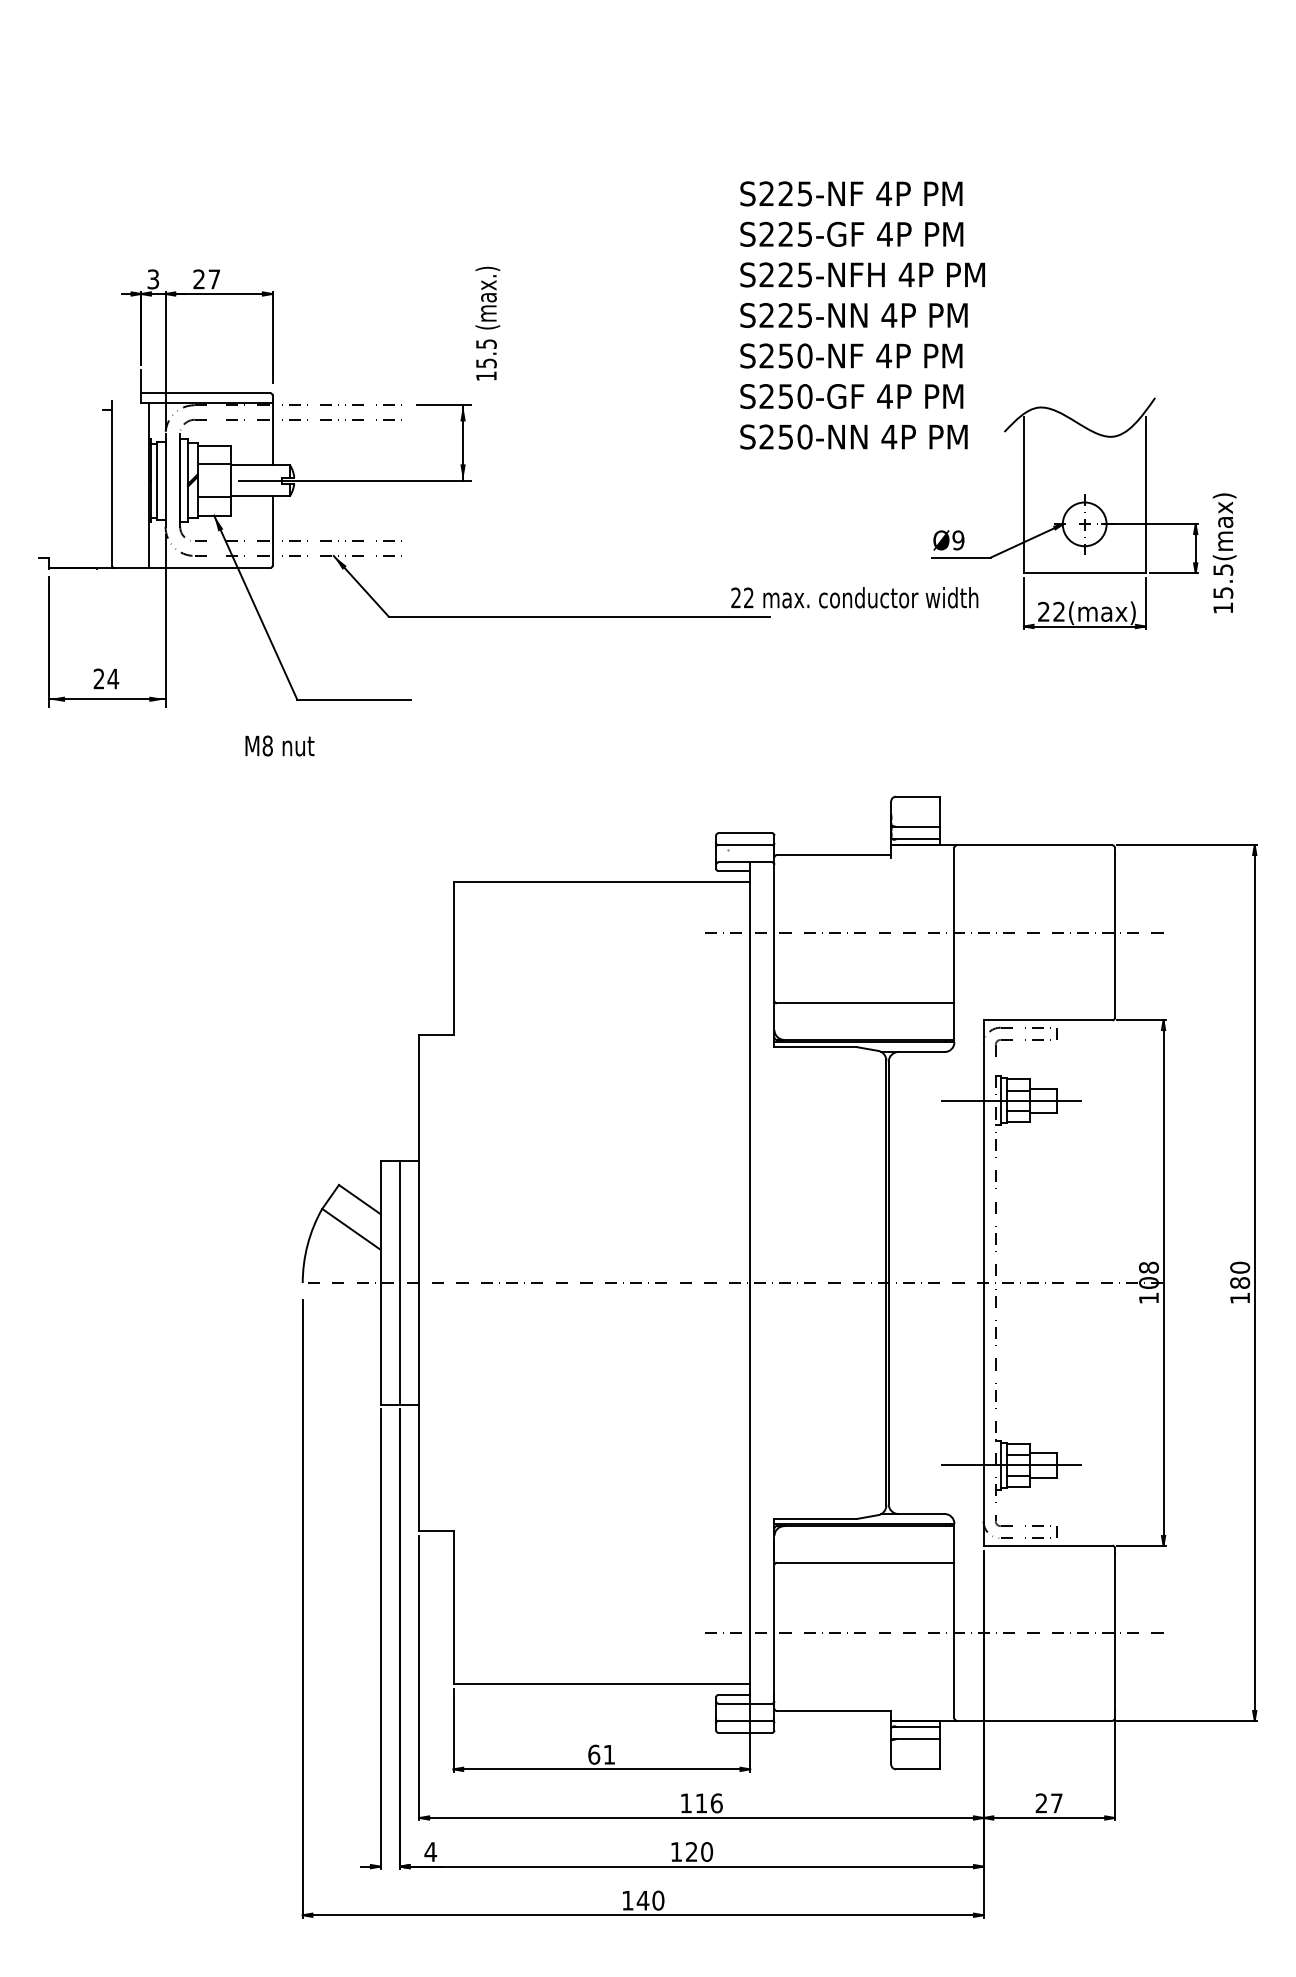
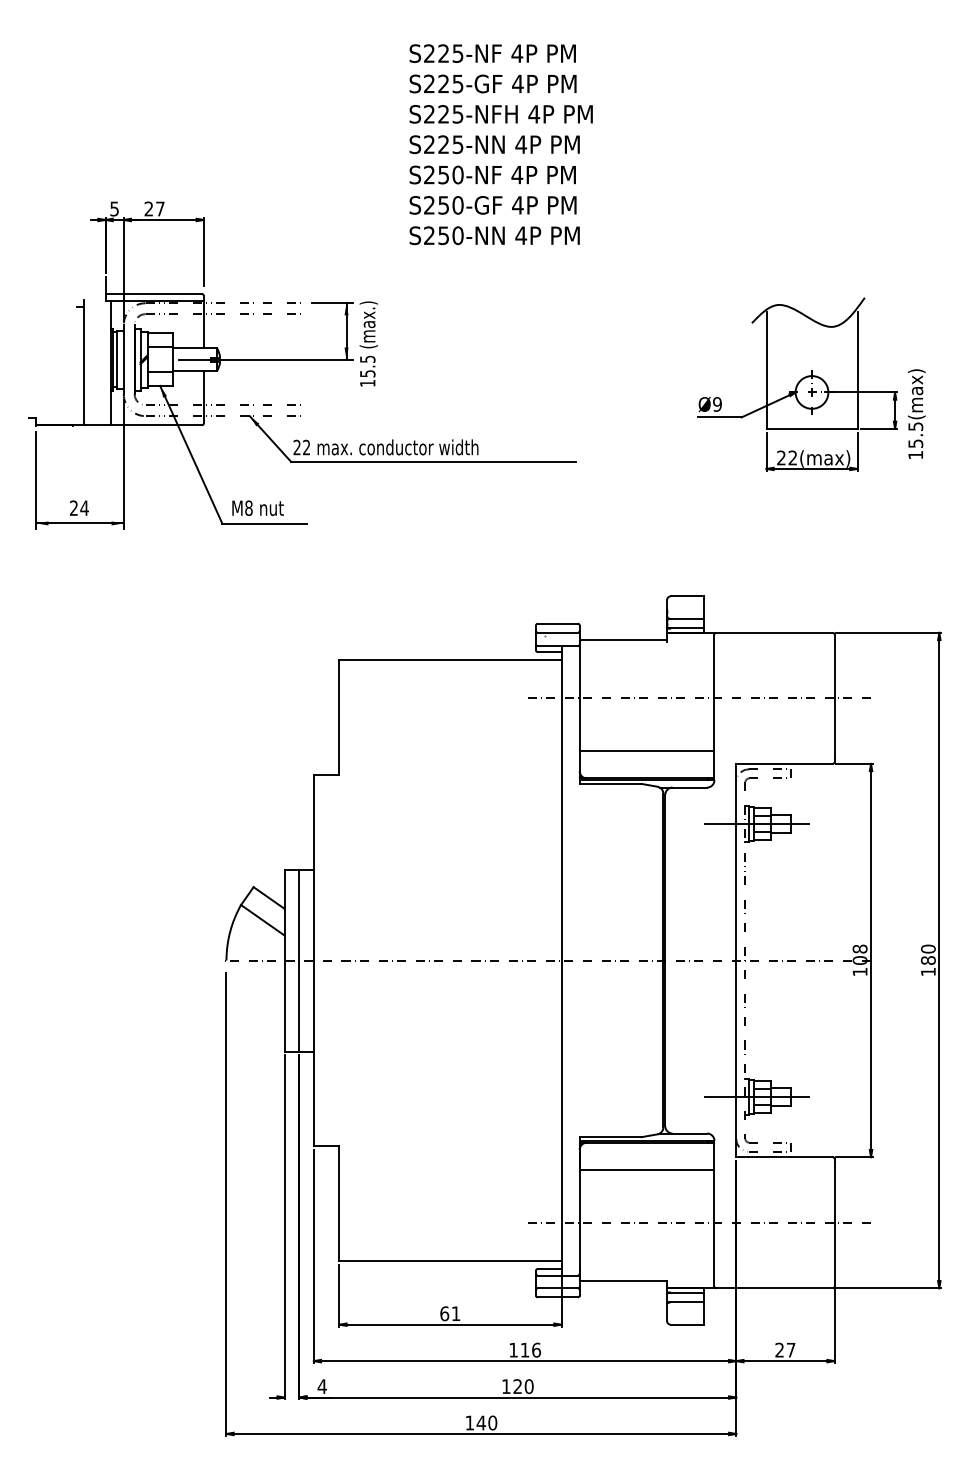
text: (153, 278) -> (114, 208), 3 -> 5
text: (862, 315) -> (501, 144), moved
text: (487, 323) -> (368, 343), moved
text: (854, 597) -> (385, 447), moved
text: (279, 745) -> (257, 507), moved

